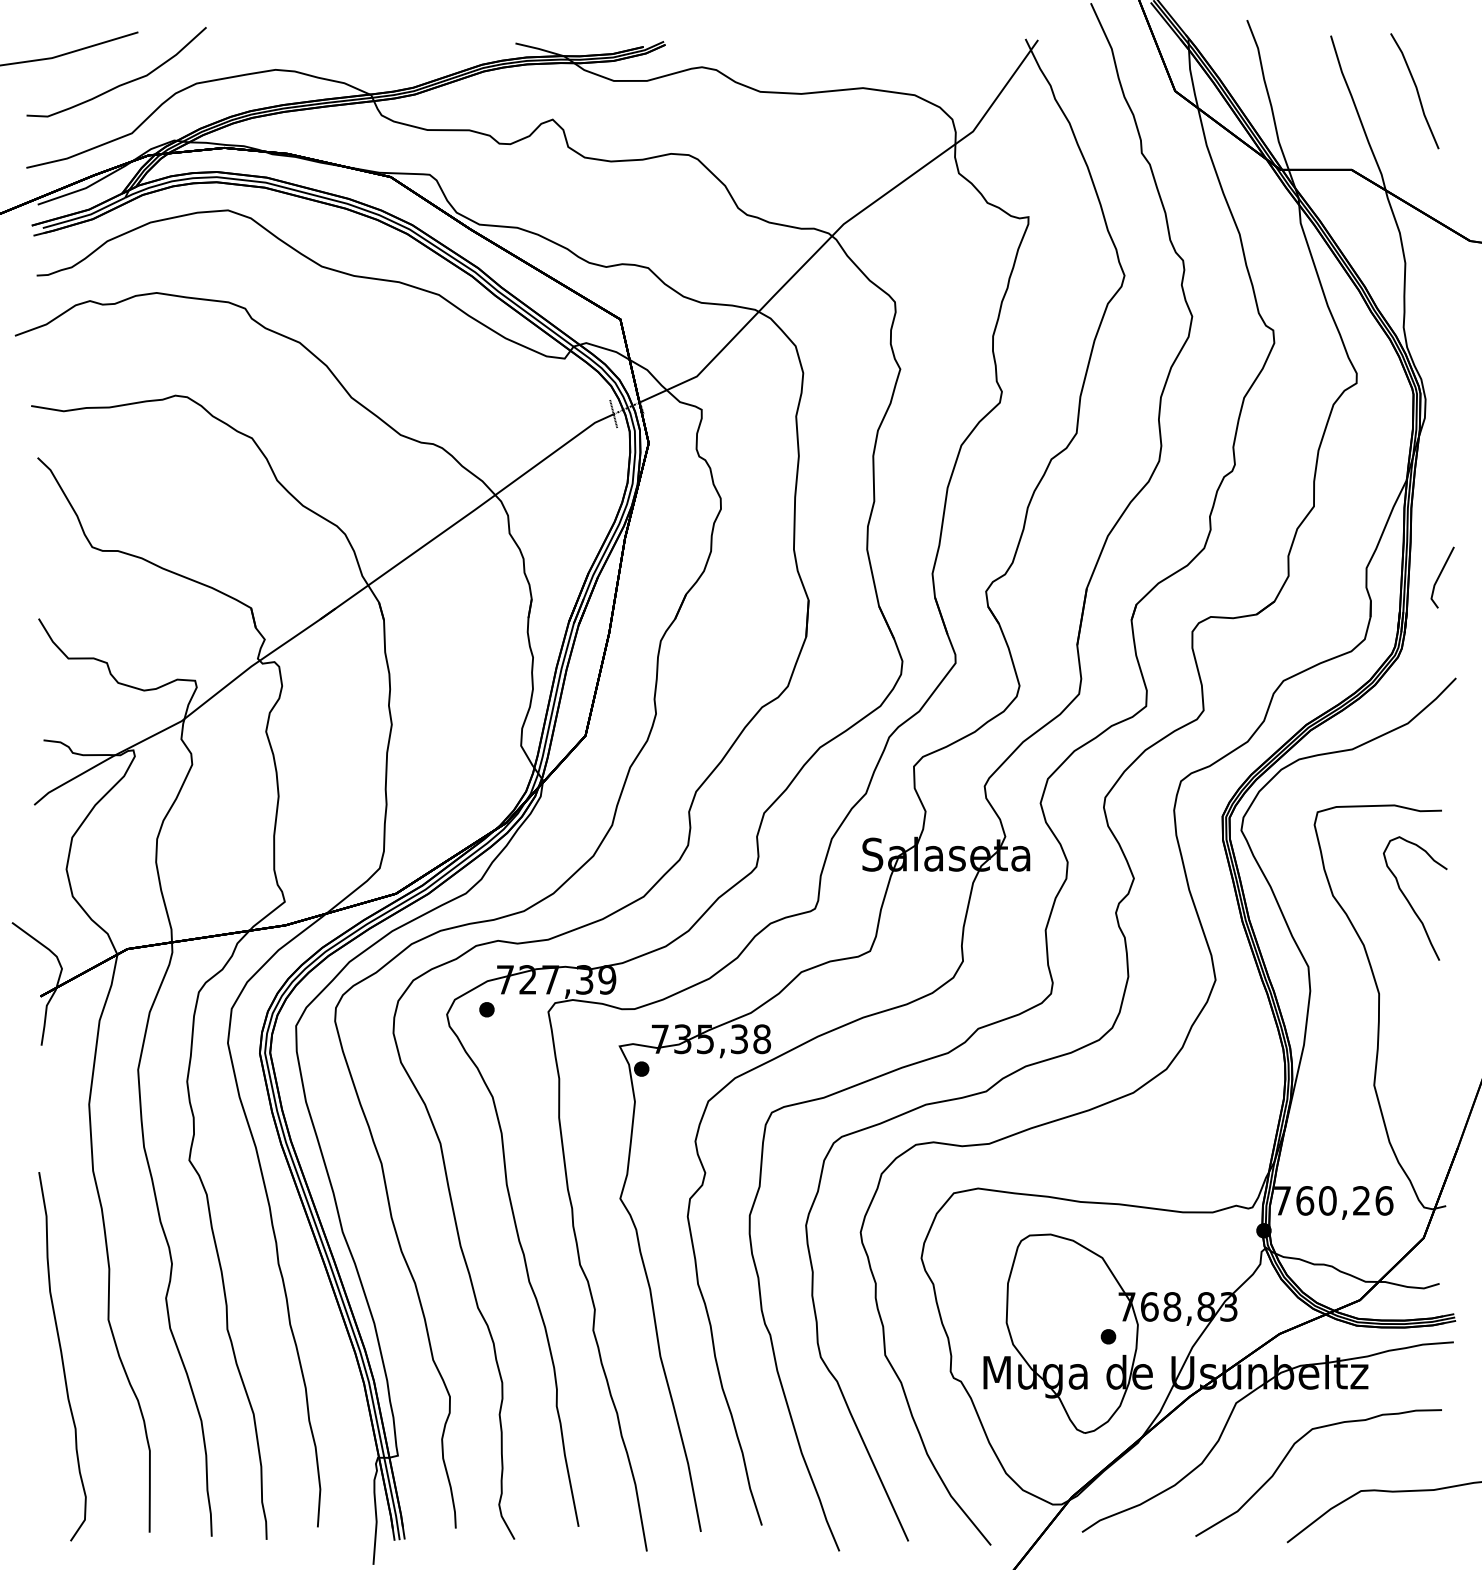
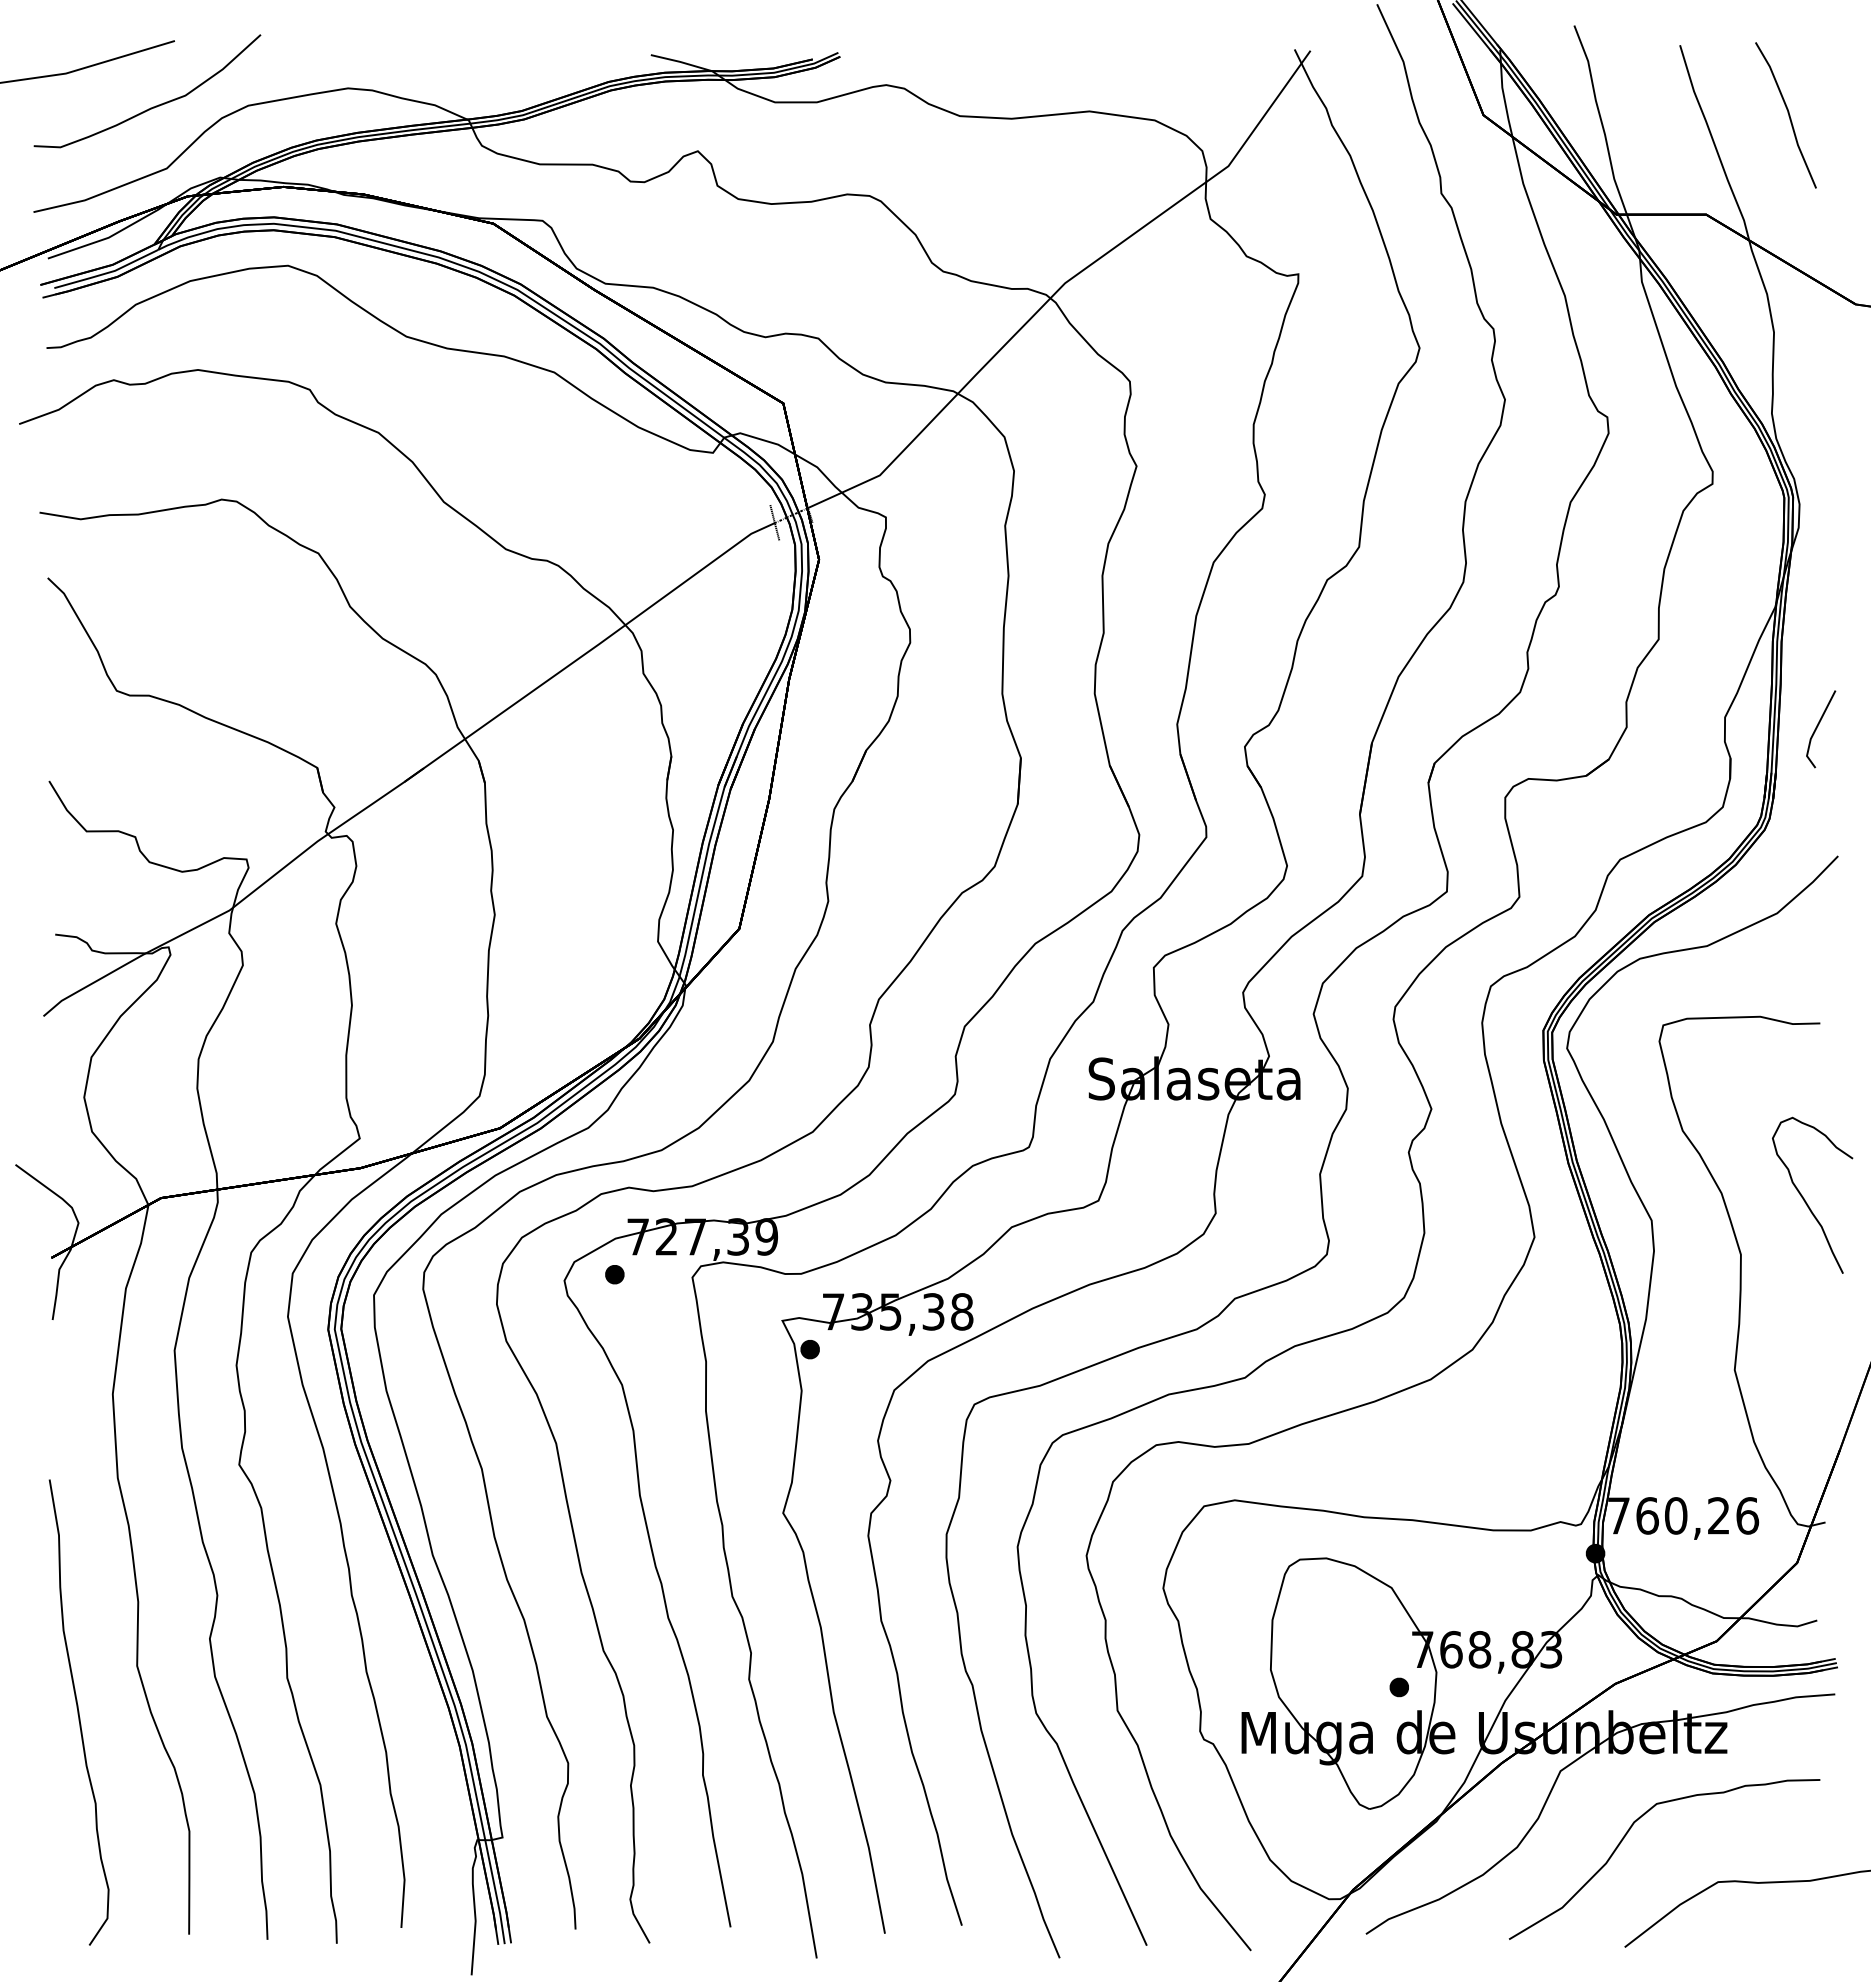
part: (1409, 901) -> (1805, 1199), moved

